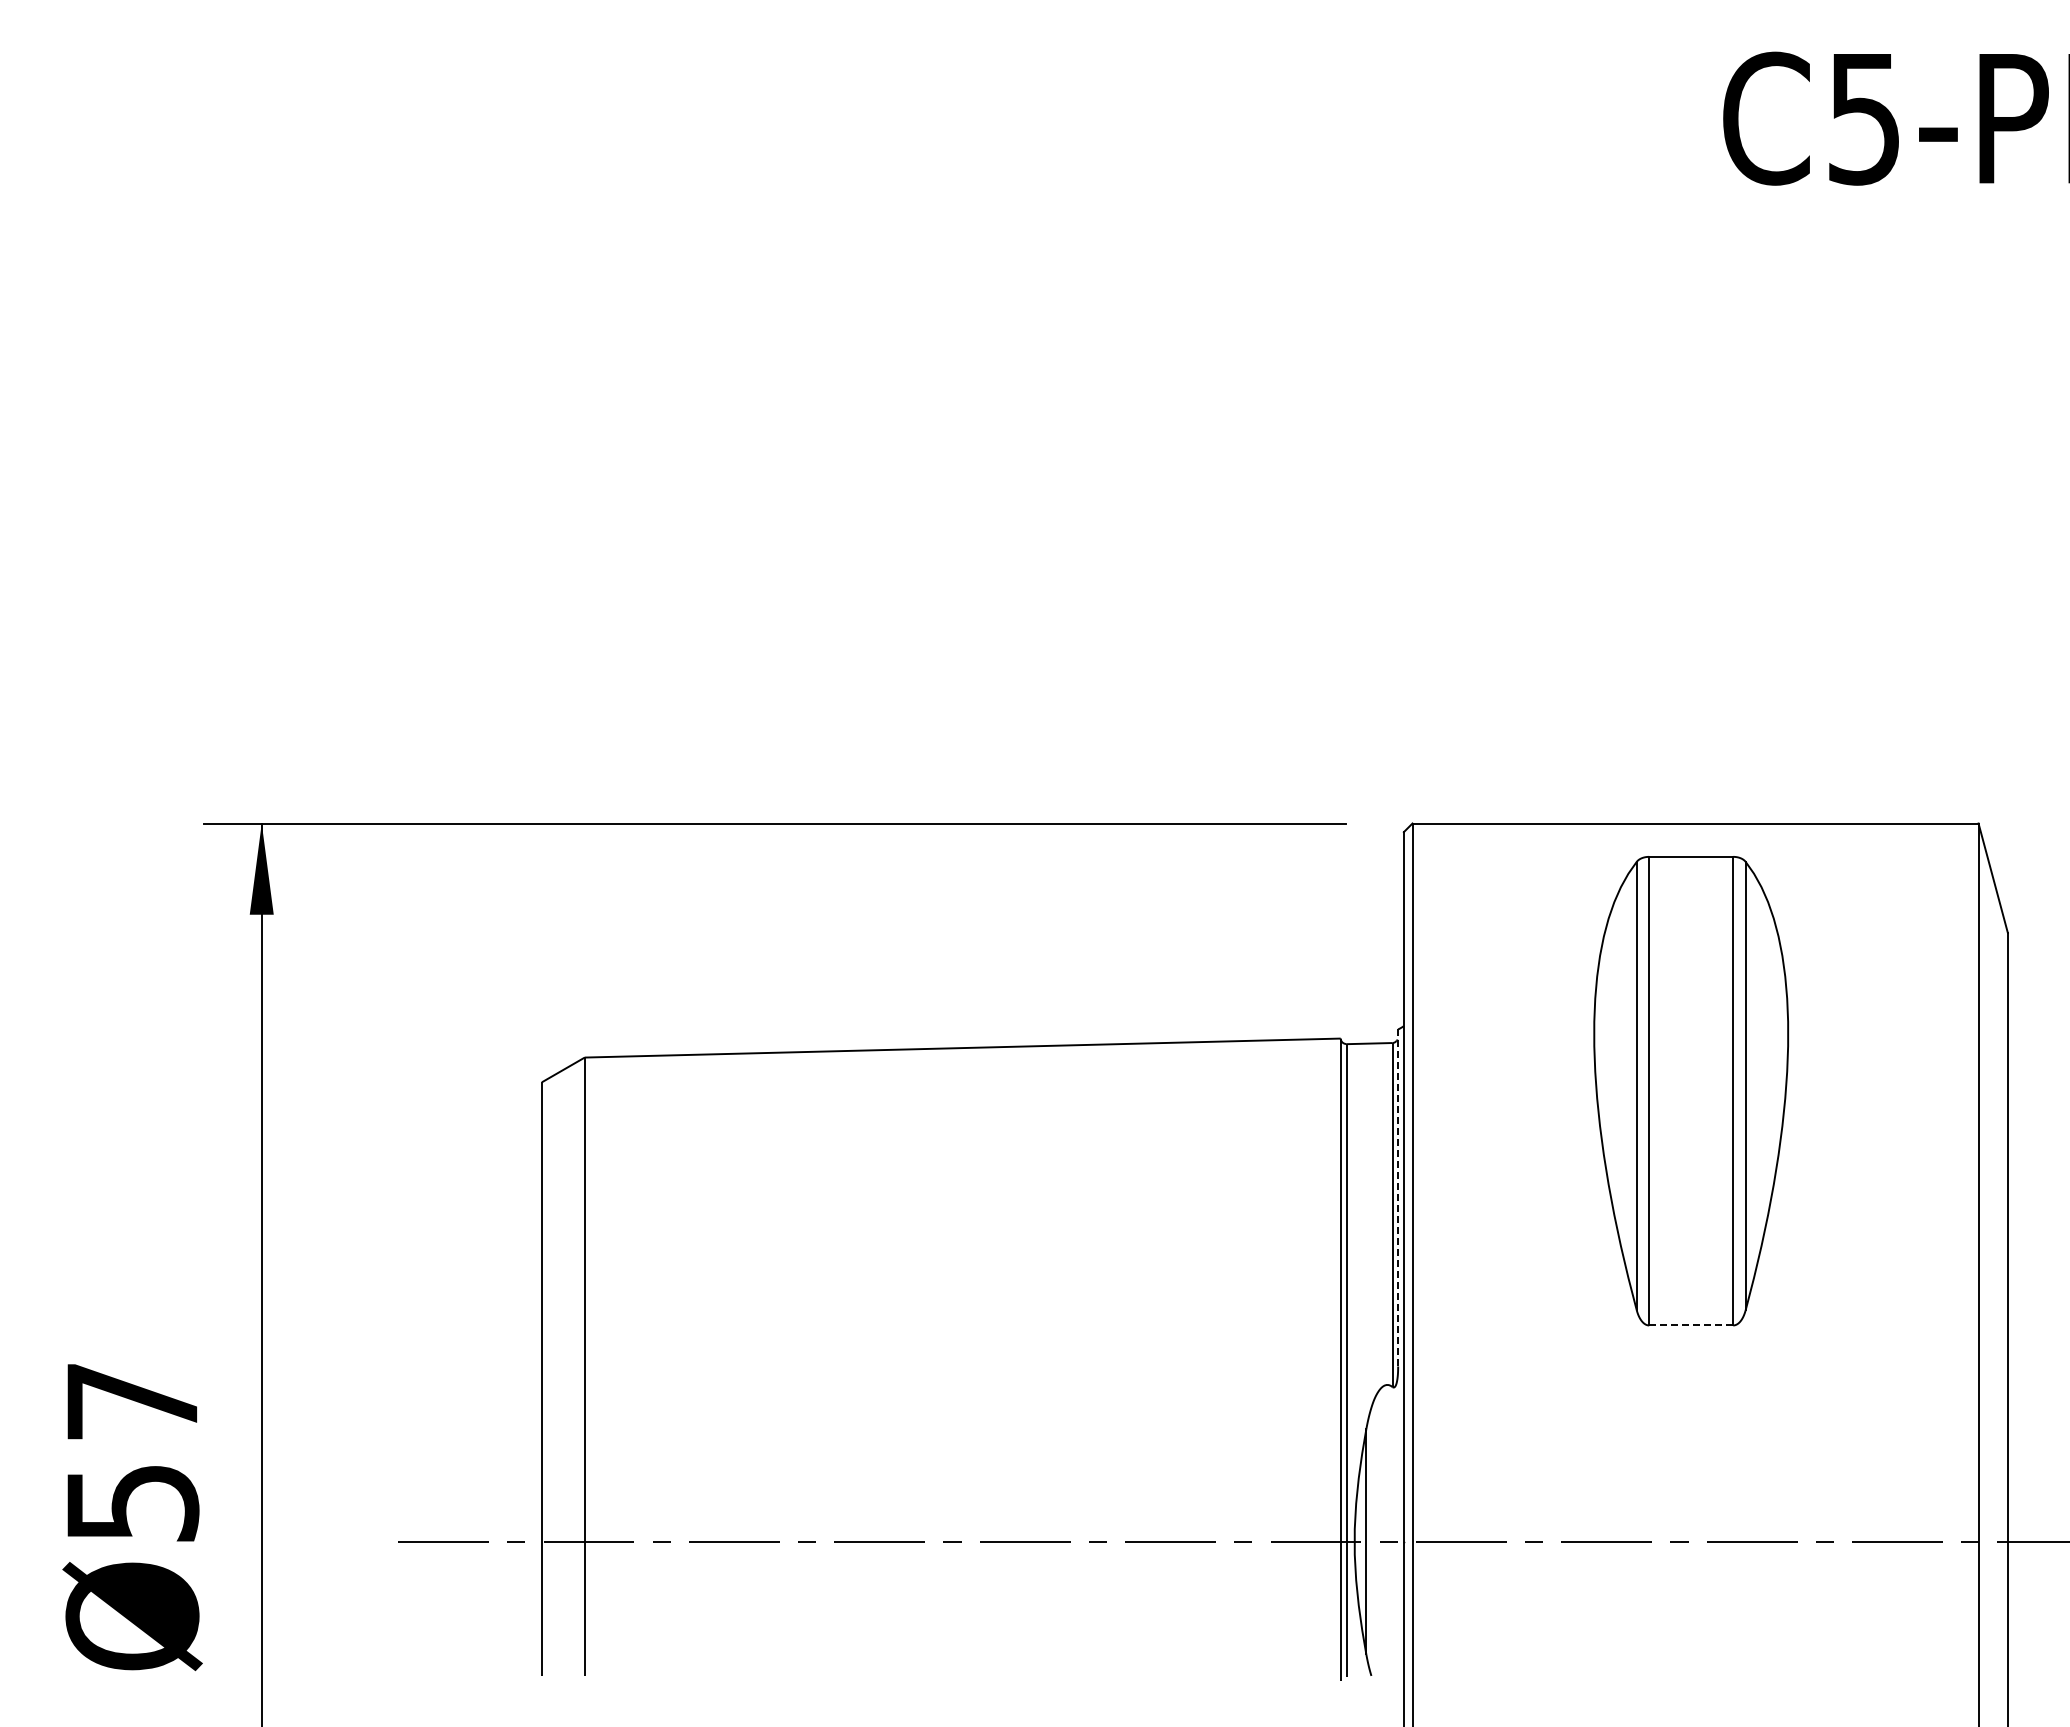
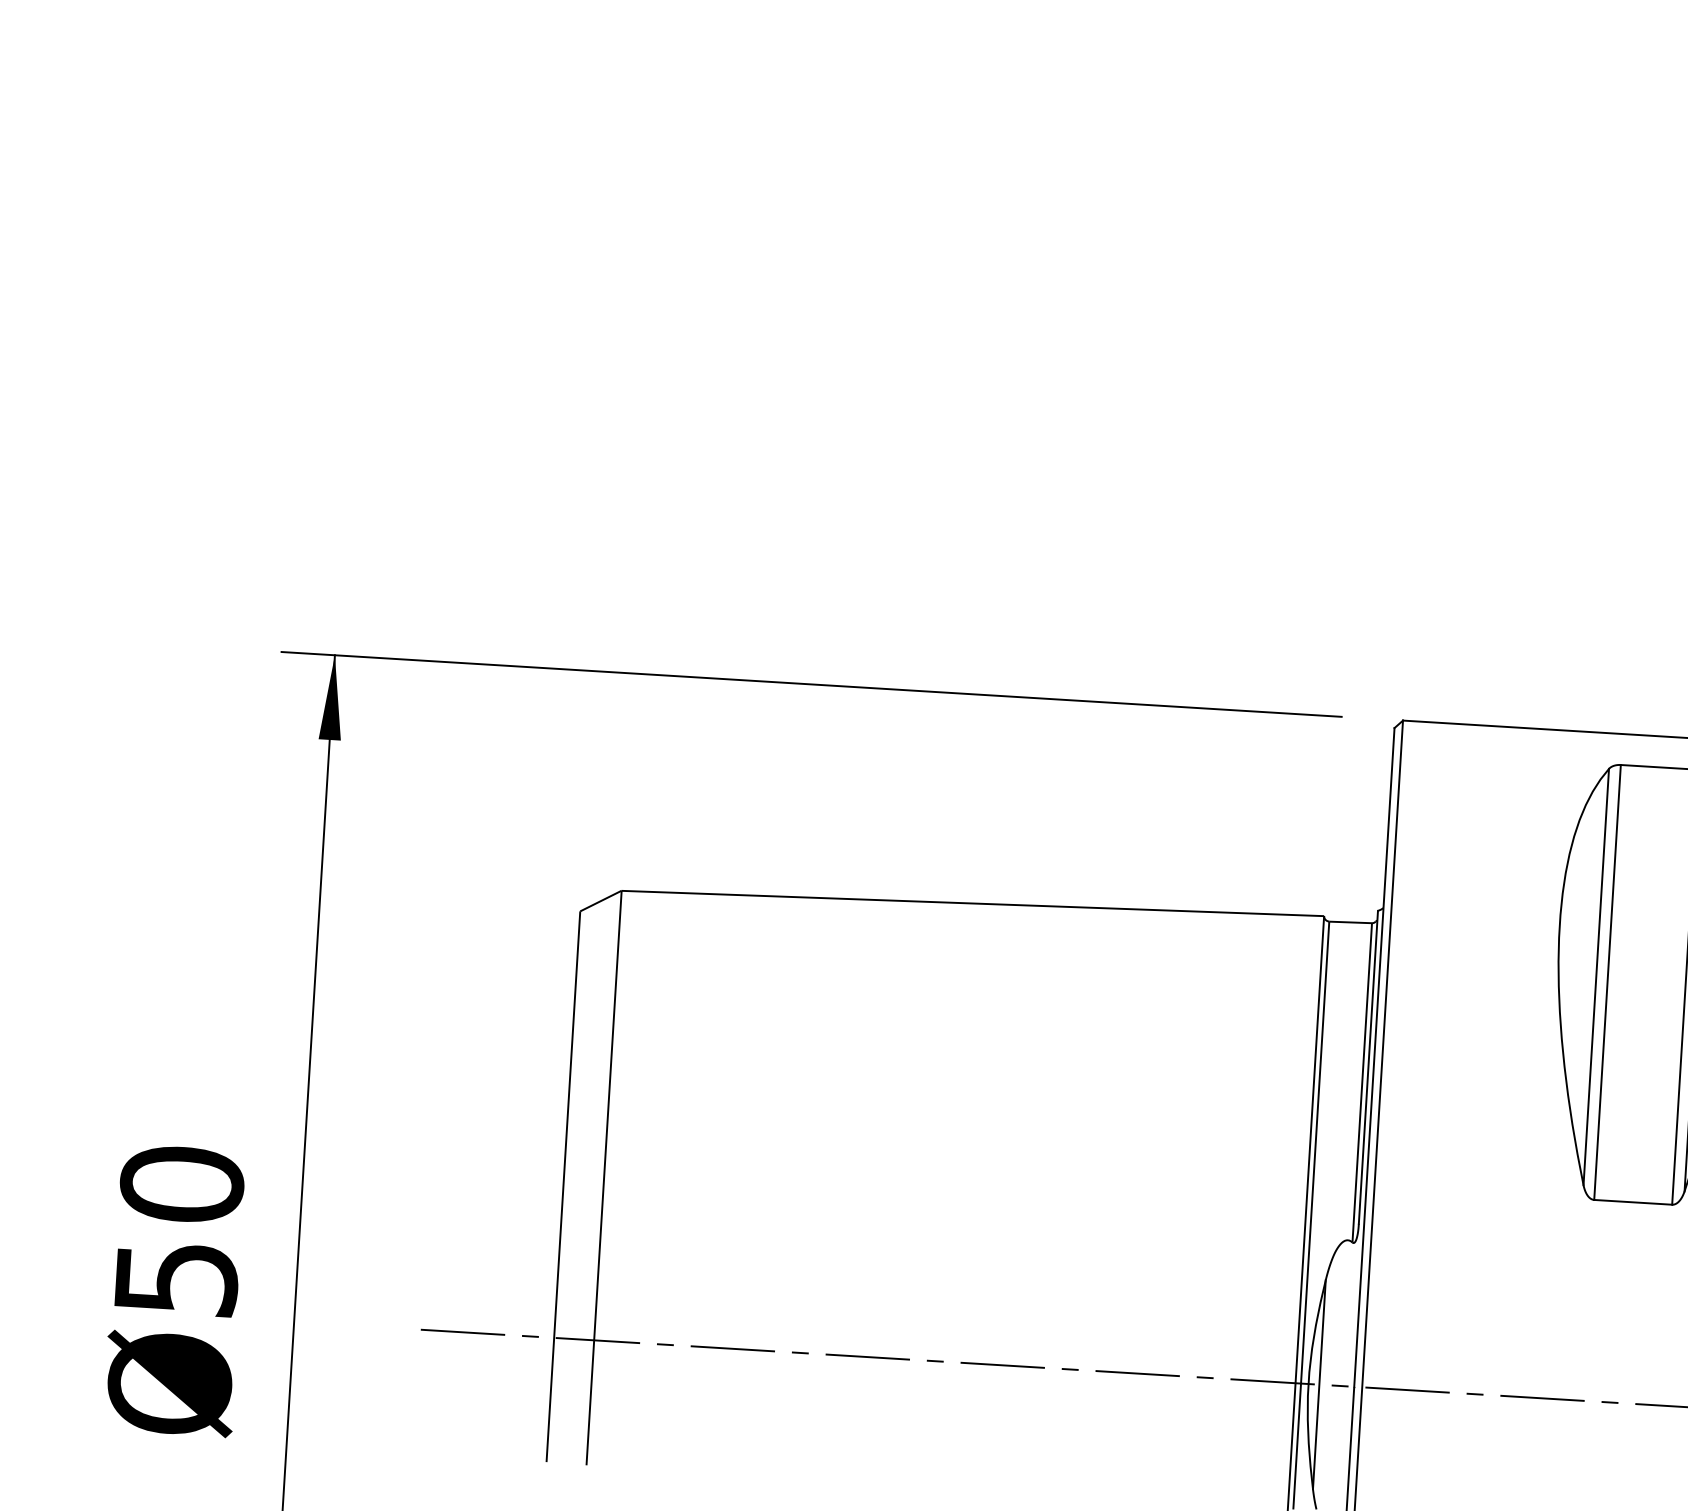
line: (1398, 1197) -> (1368, 1066), dashed -> solid
line: (1691, 1325) -> (1633, 1202), dashed -> solid
text: (132, 1401) -> (182, 1184), Ø57 -> Ø50

